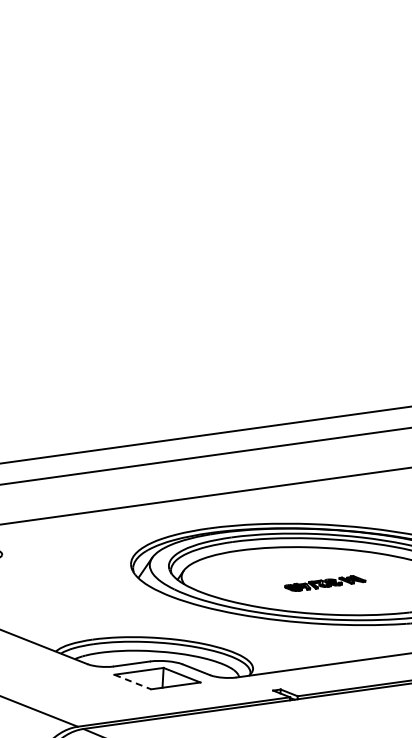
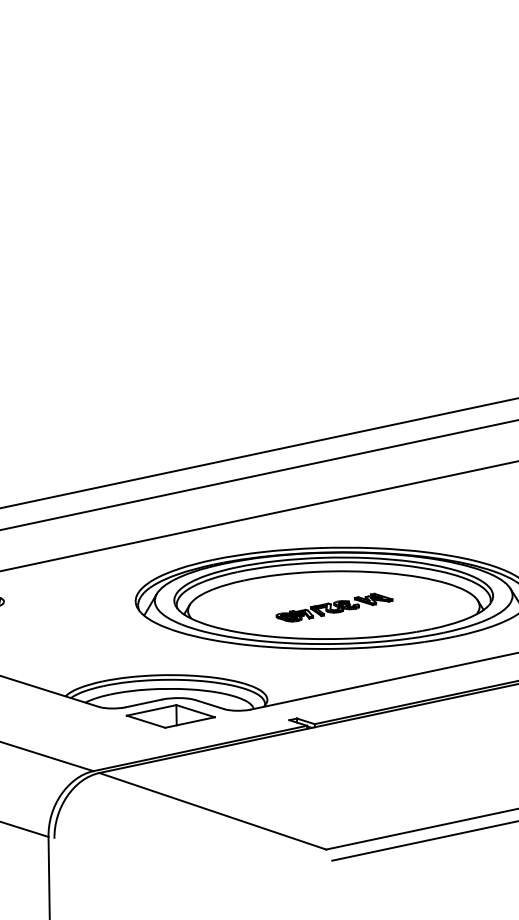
part: (325, 583) -> (334, 607), size x1.43
line: (133, 681) -> (146, 721), dashed -> solid

